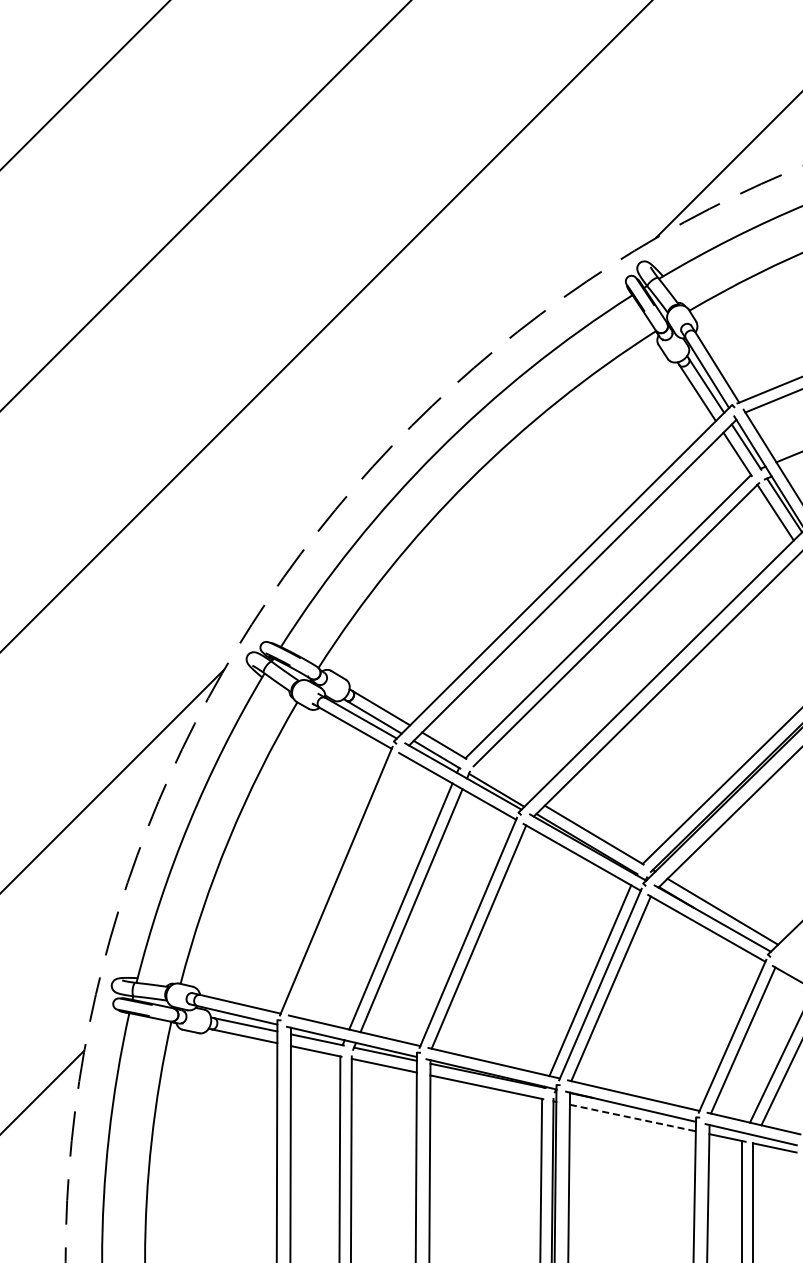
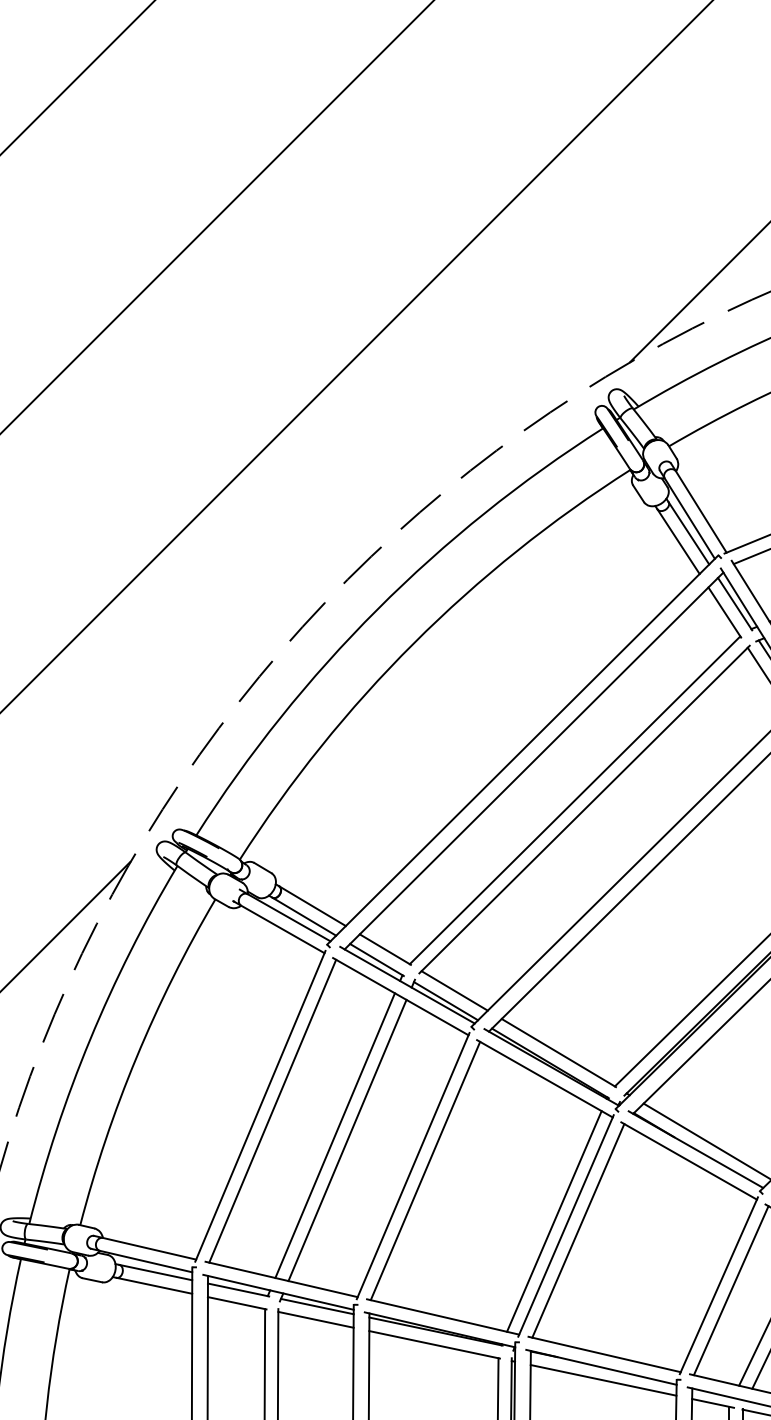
line: (503, 781) -> (453, 991), added
line: (346, 885) -> (272, 1111), added
line: (633, 1118) -> (604, 1380), dashed -> solid

